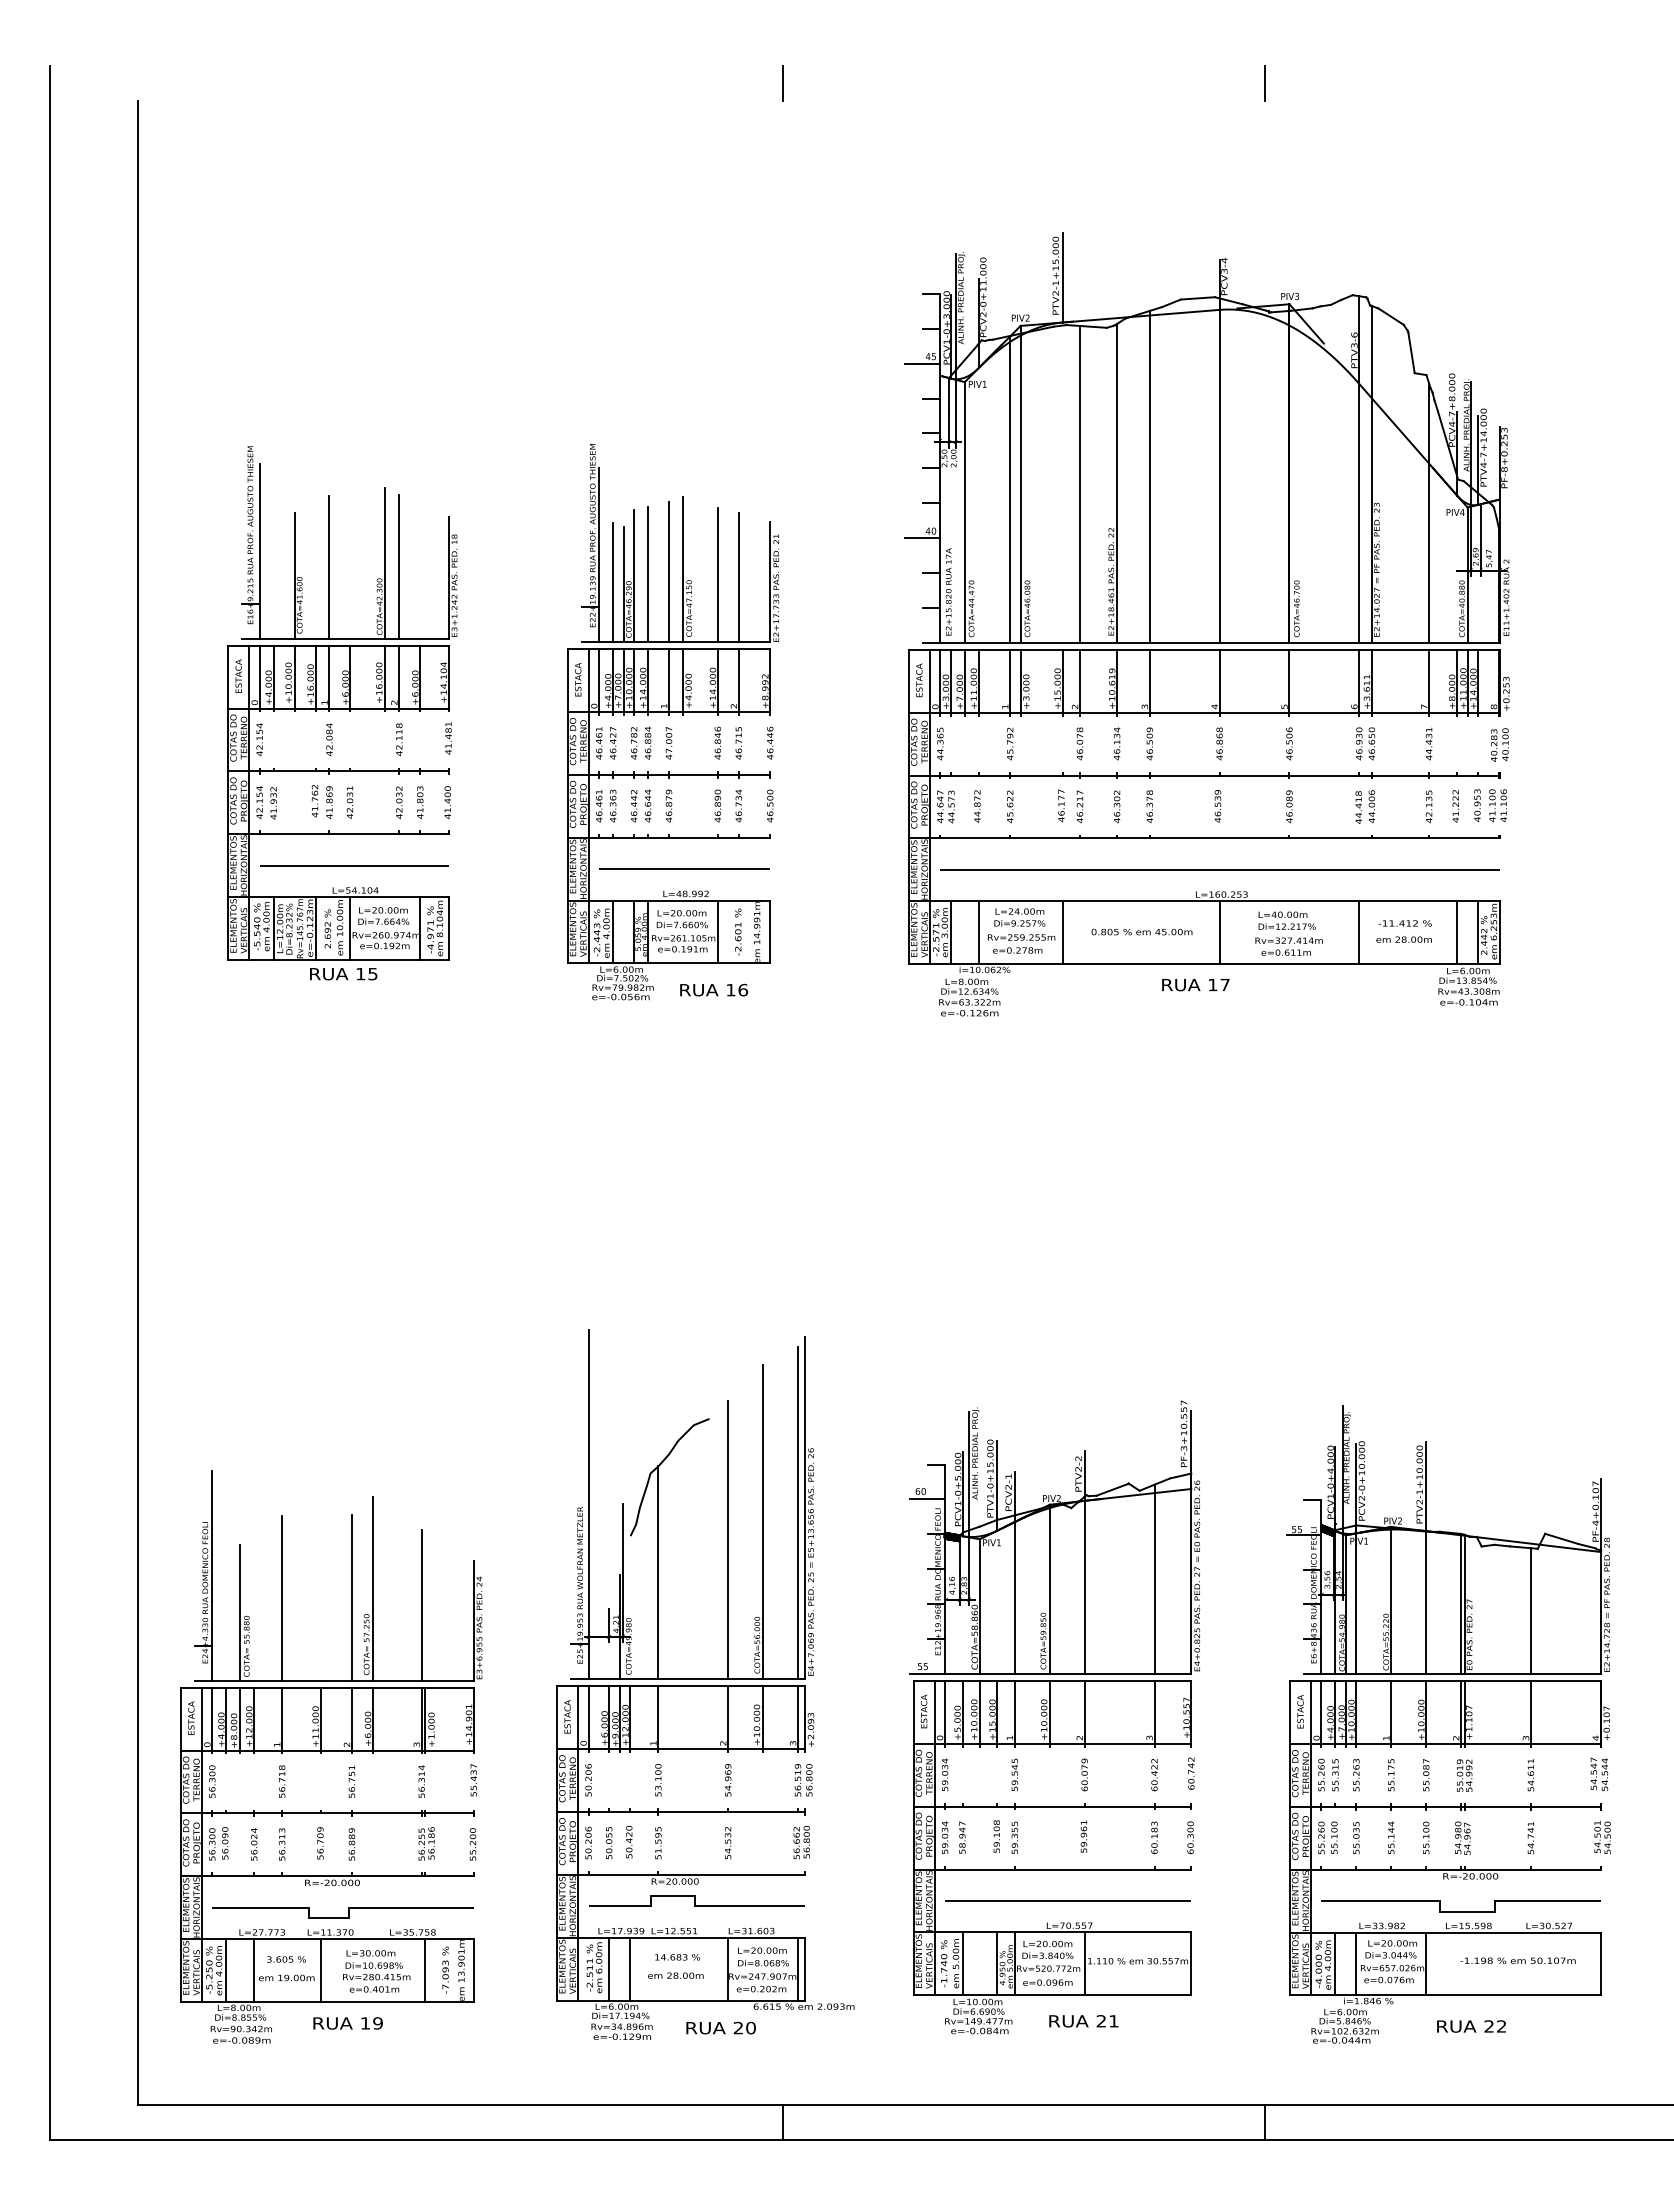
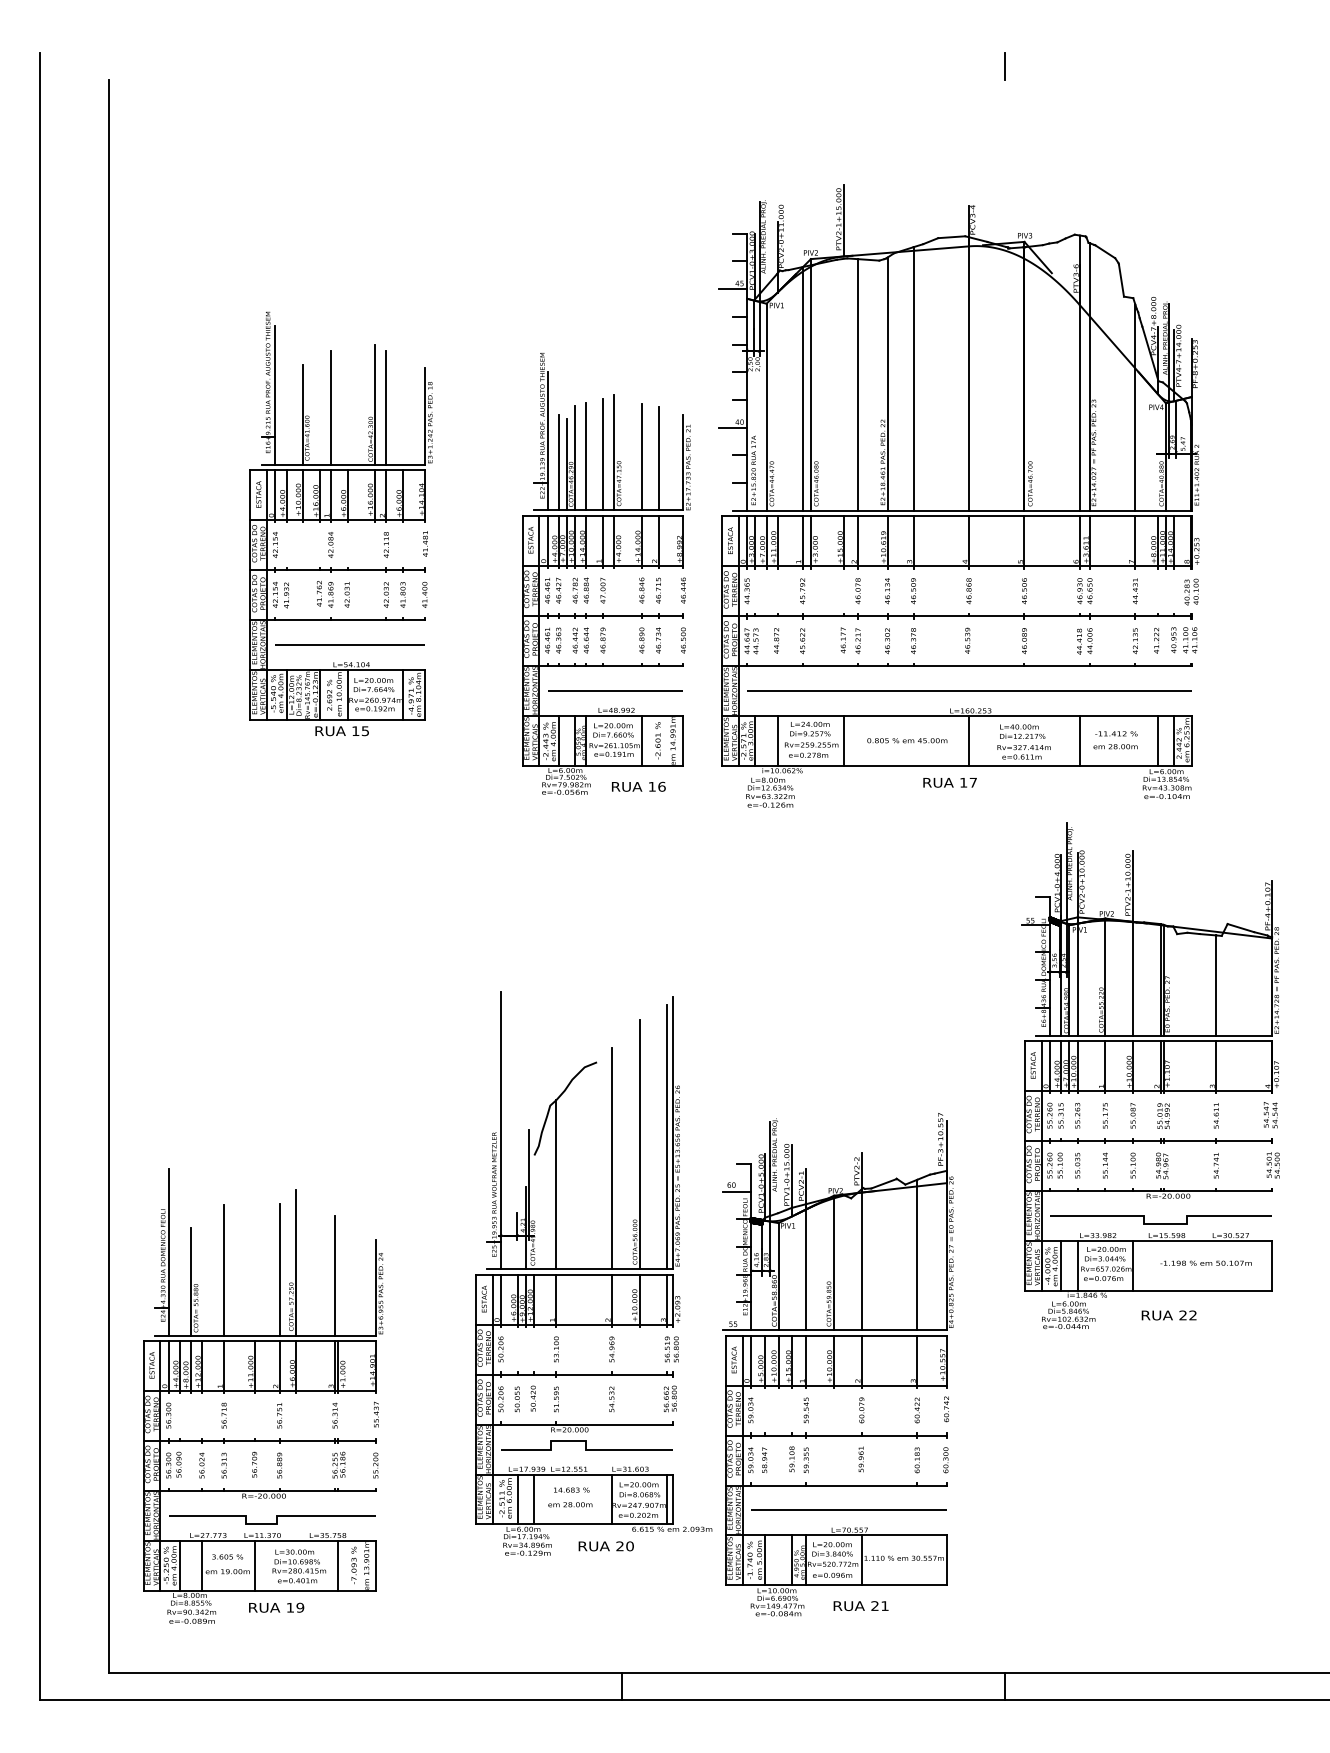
line: (783, 83) -> (622, 66), removed
part: (342, 713) -> (341, 524), moved
part: (670, 728) -> (604, 578), moved
part: (705, 1684) -> (593, 1273), moved
part: (1448, 1724) -> (1150, 1075), moved

